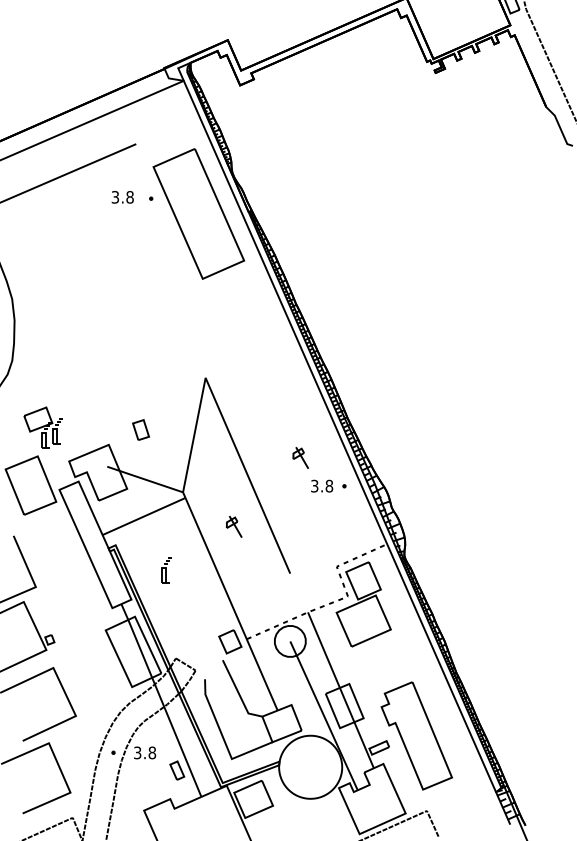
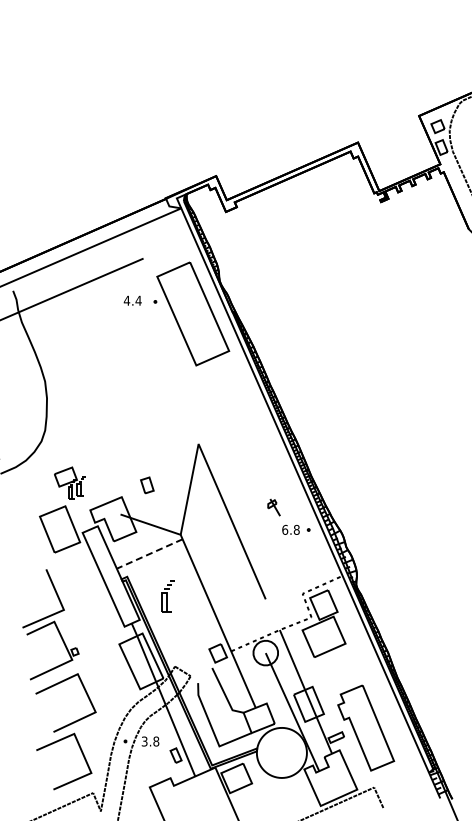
text: (122, 196) -> (132, 300), 3.8 -> 4.4
text: (315, 485) -> (285, 529), 3.8 -> 6.8
line: (143, 517) -> (149, 554), solid -> dashed
part: (233, 525) -> (220, 561), removed
part: (166, 570) -> (167, 596), size x1.6

